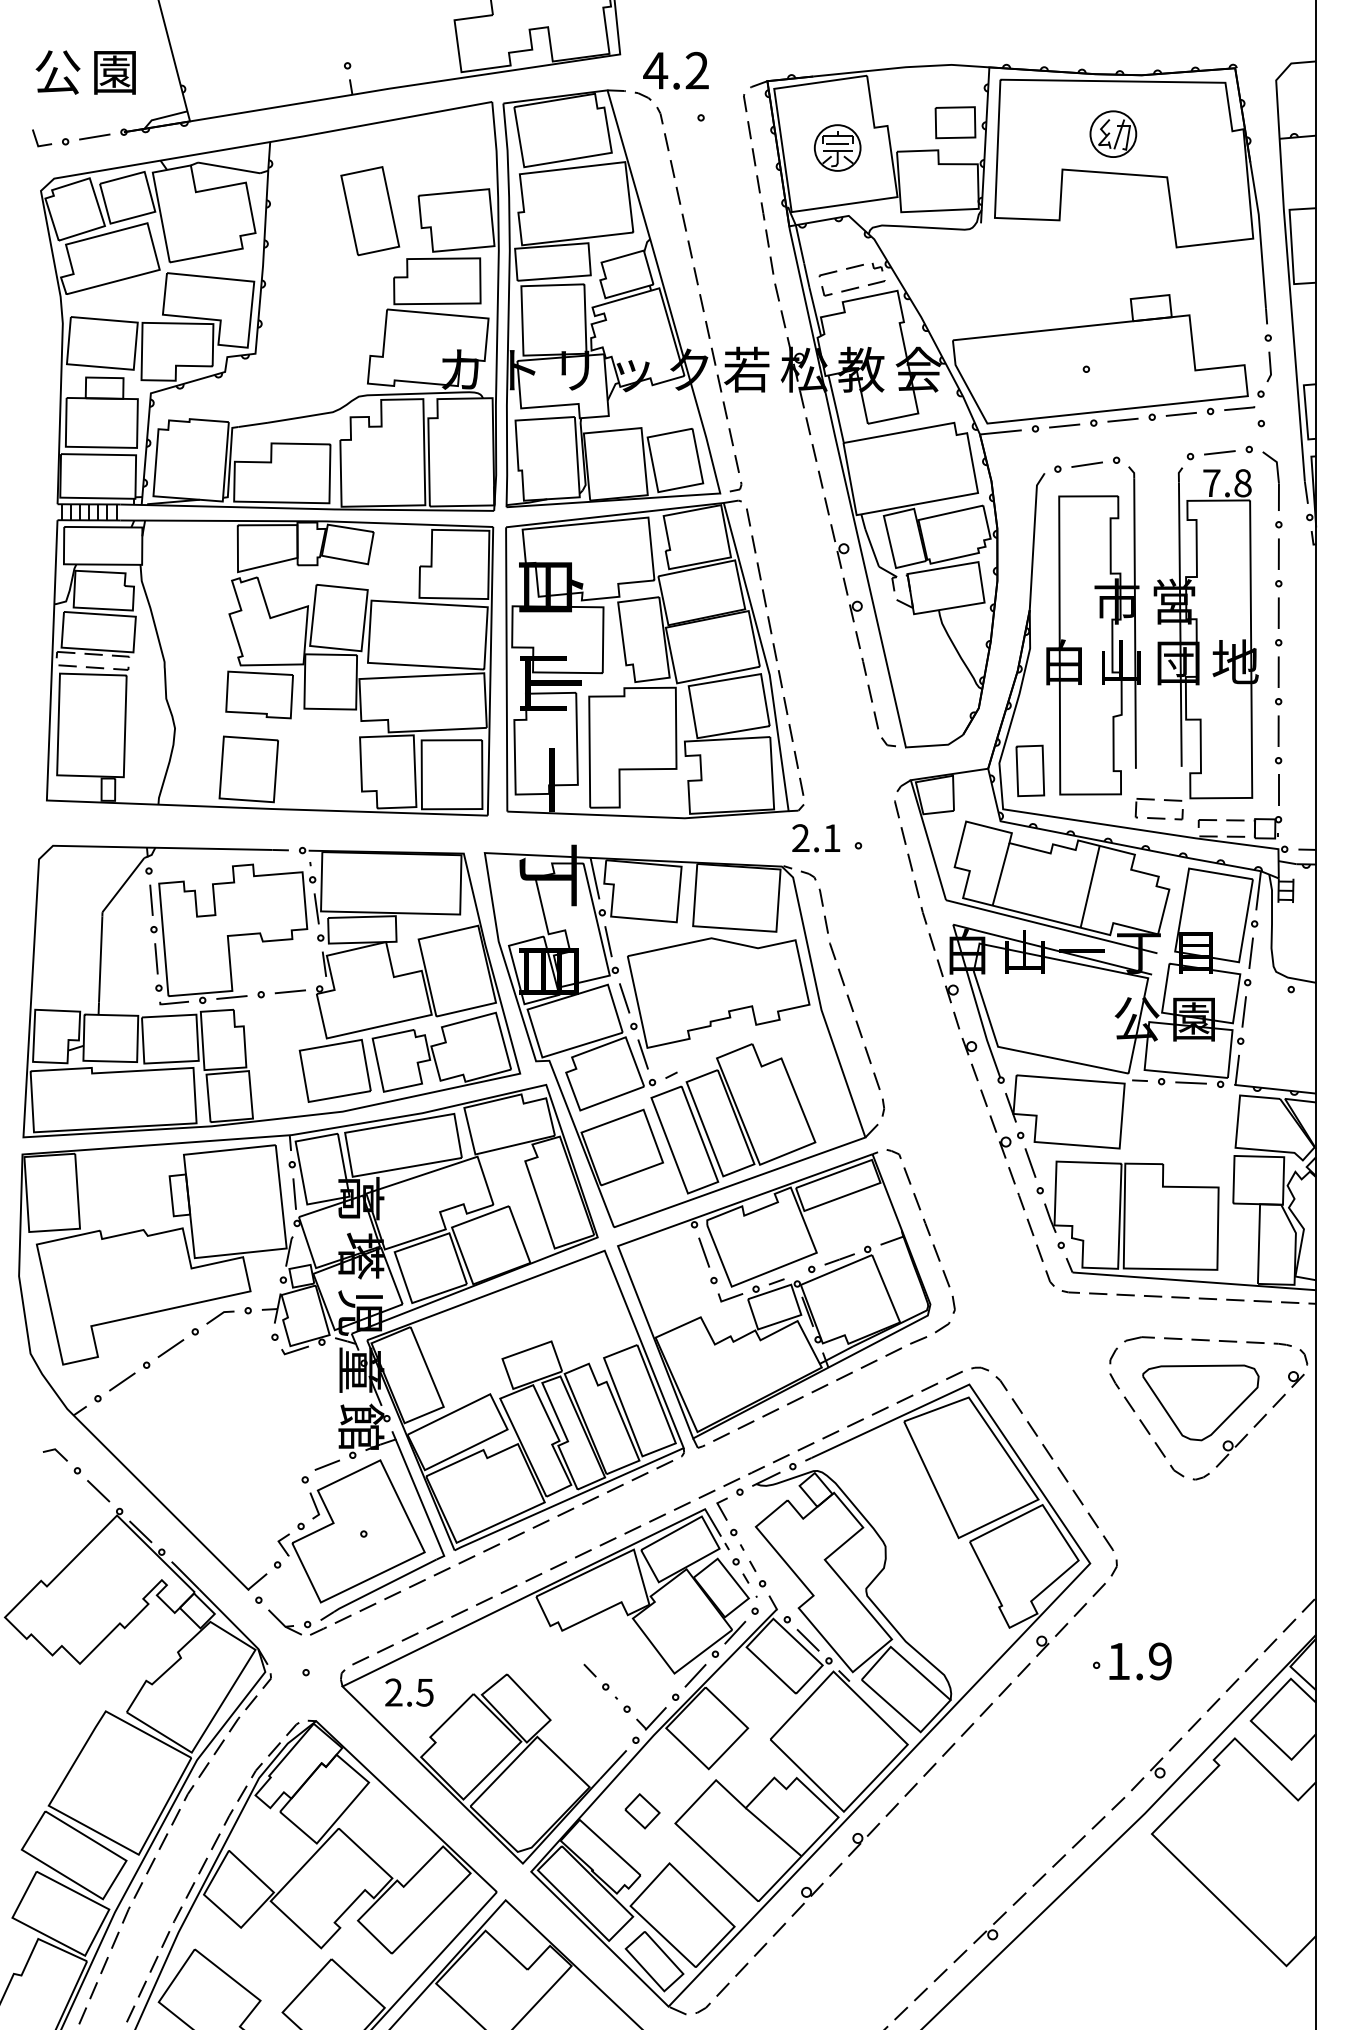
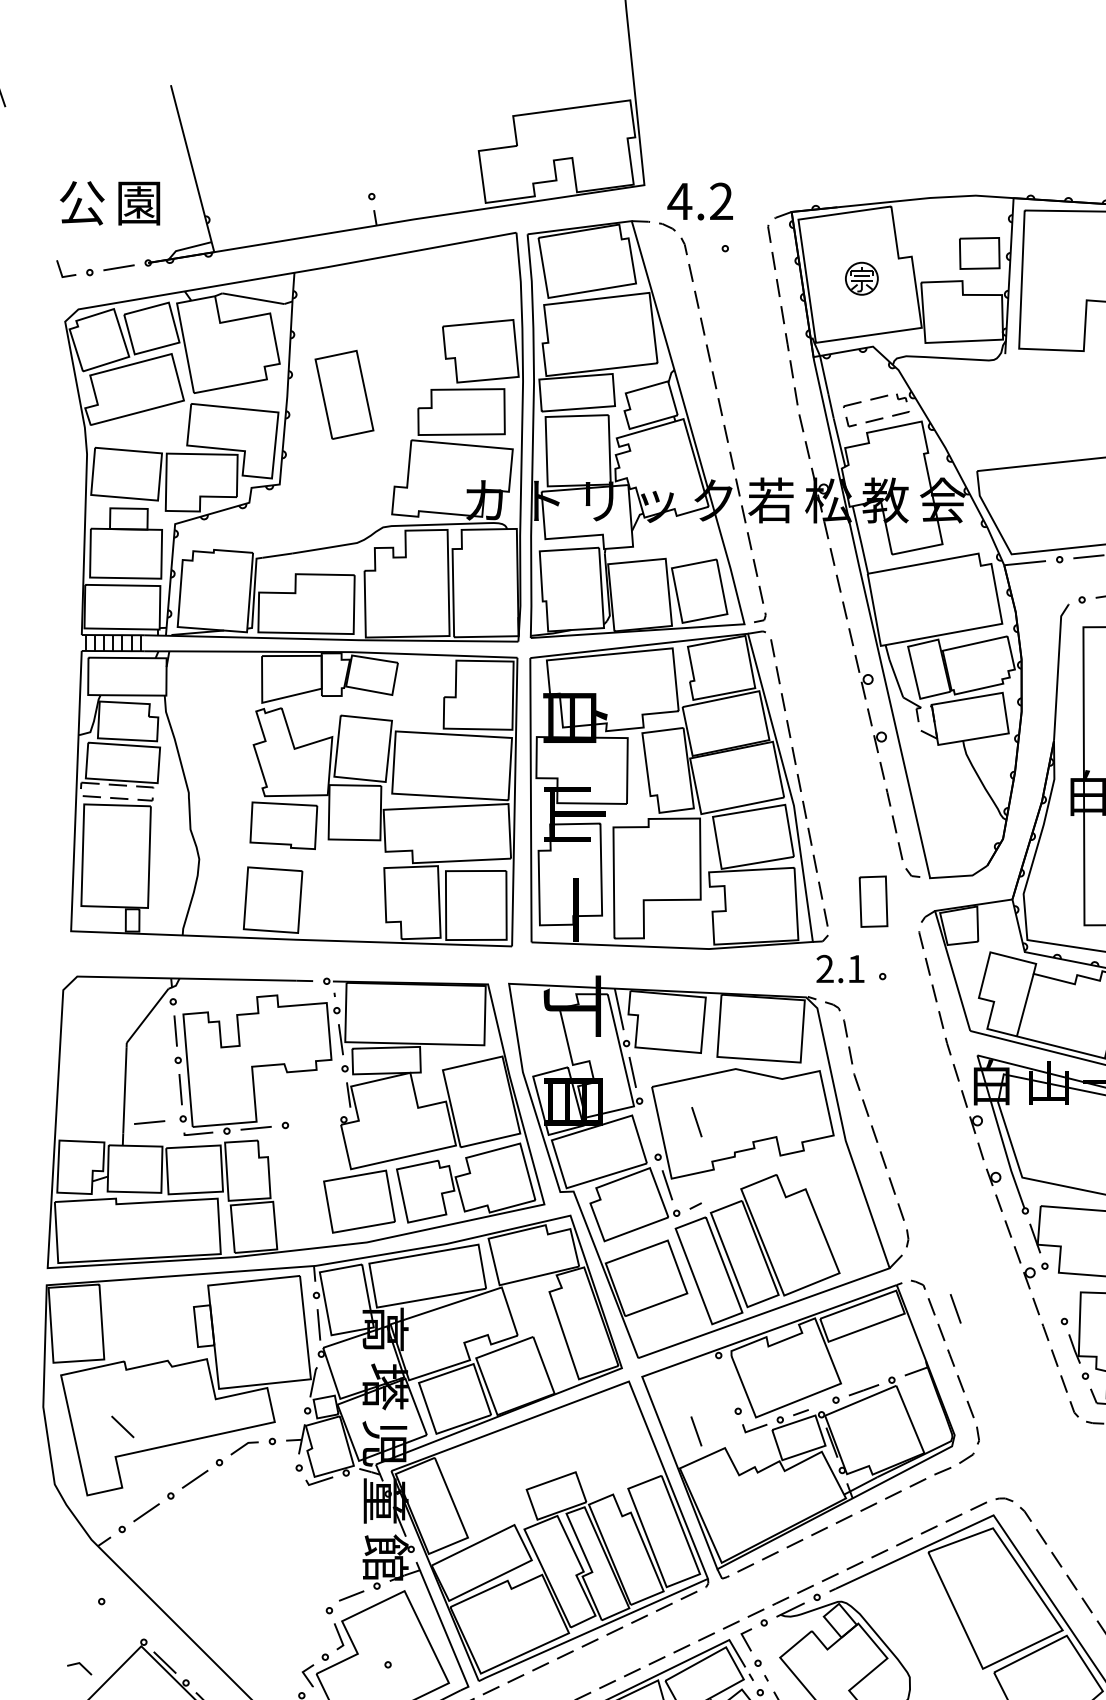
part: (837, 147) -> (861, 278), size x0.7
part: (370, 211) -> (344, 395), moved
part: (1030, 770) -> (873, 901), moved
line: (289, 991) -> (148, 1122), moved
line: (624, 998) -> (696, 1122), moved
line: (1030, 1162) -> (955, 1308), moved
line: (703, 1252) -> (695, 1431), moved
line: (56, 1451) -> (80, 1665), moved
line: (98, 1491) -> (122, 1427), moved

